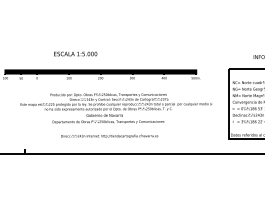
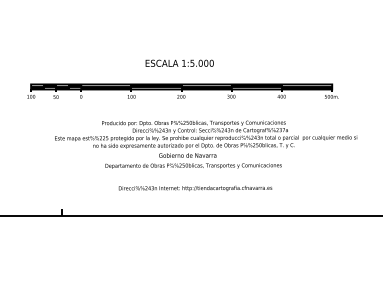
text: (75, 53) -> (179, 62), moved

